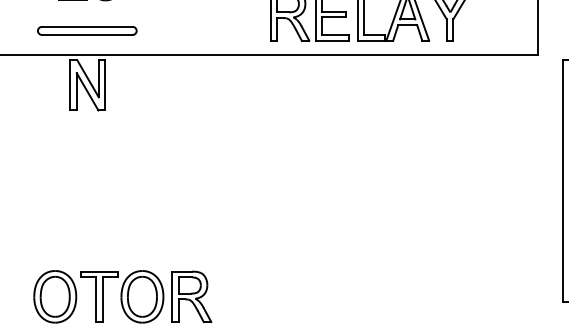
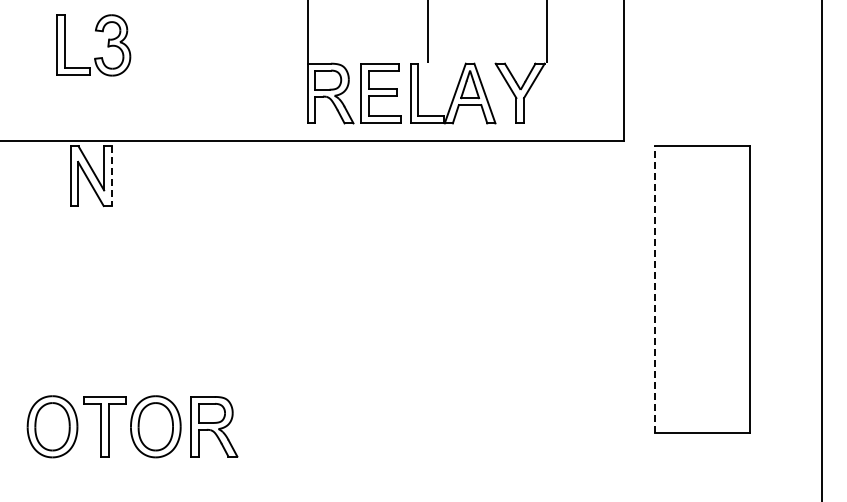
part: (87, 30) -> (90, 111), removed
line: (105, 85) -> (111, 176), solid -> dashed
line: (563, 180) -> (654, 289), solid -> dashed

